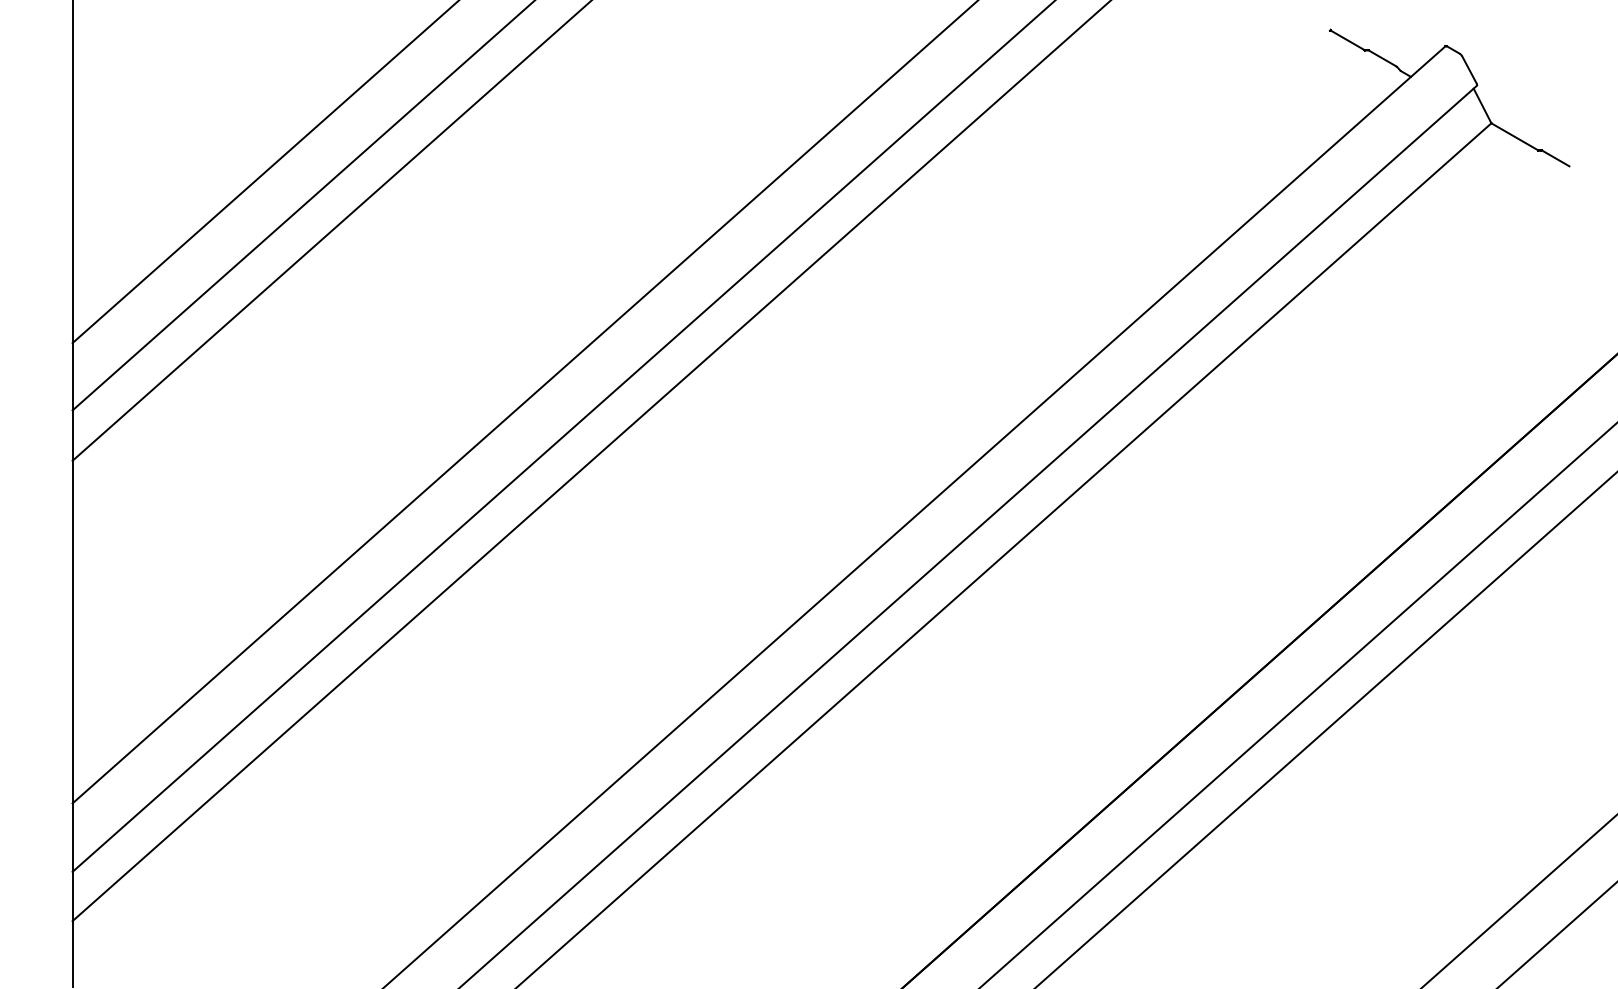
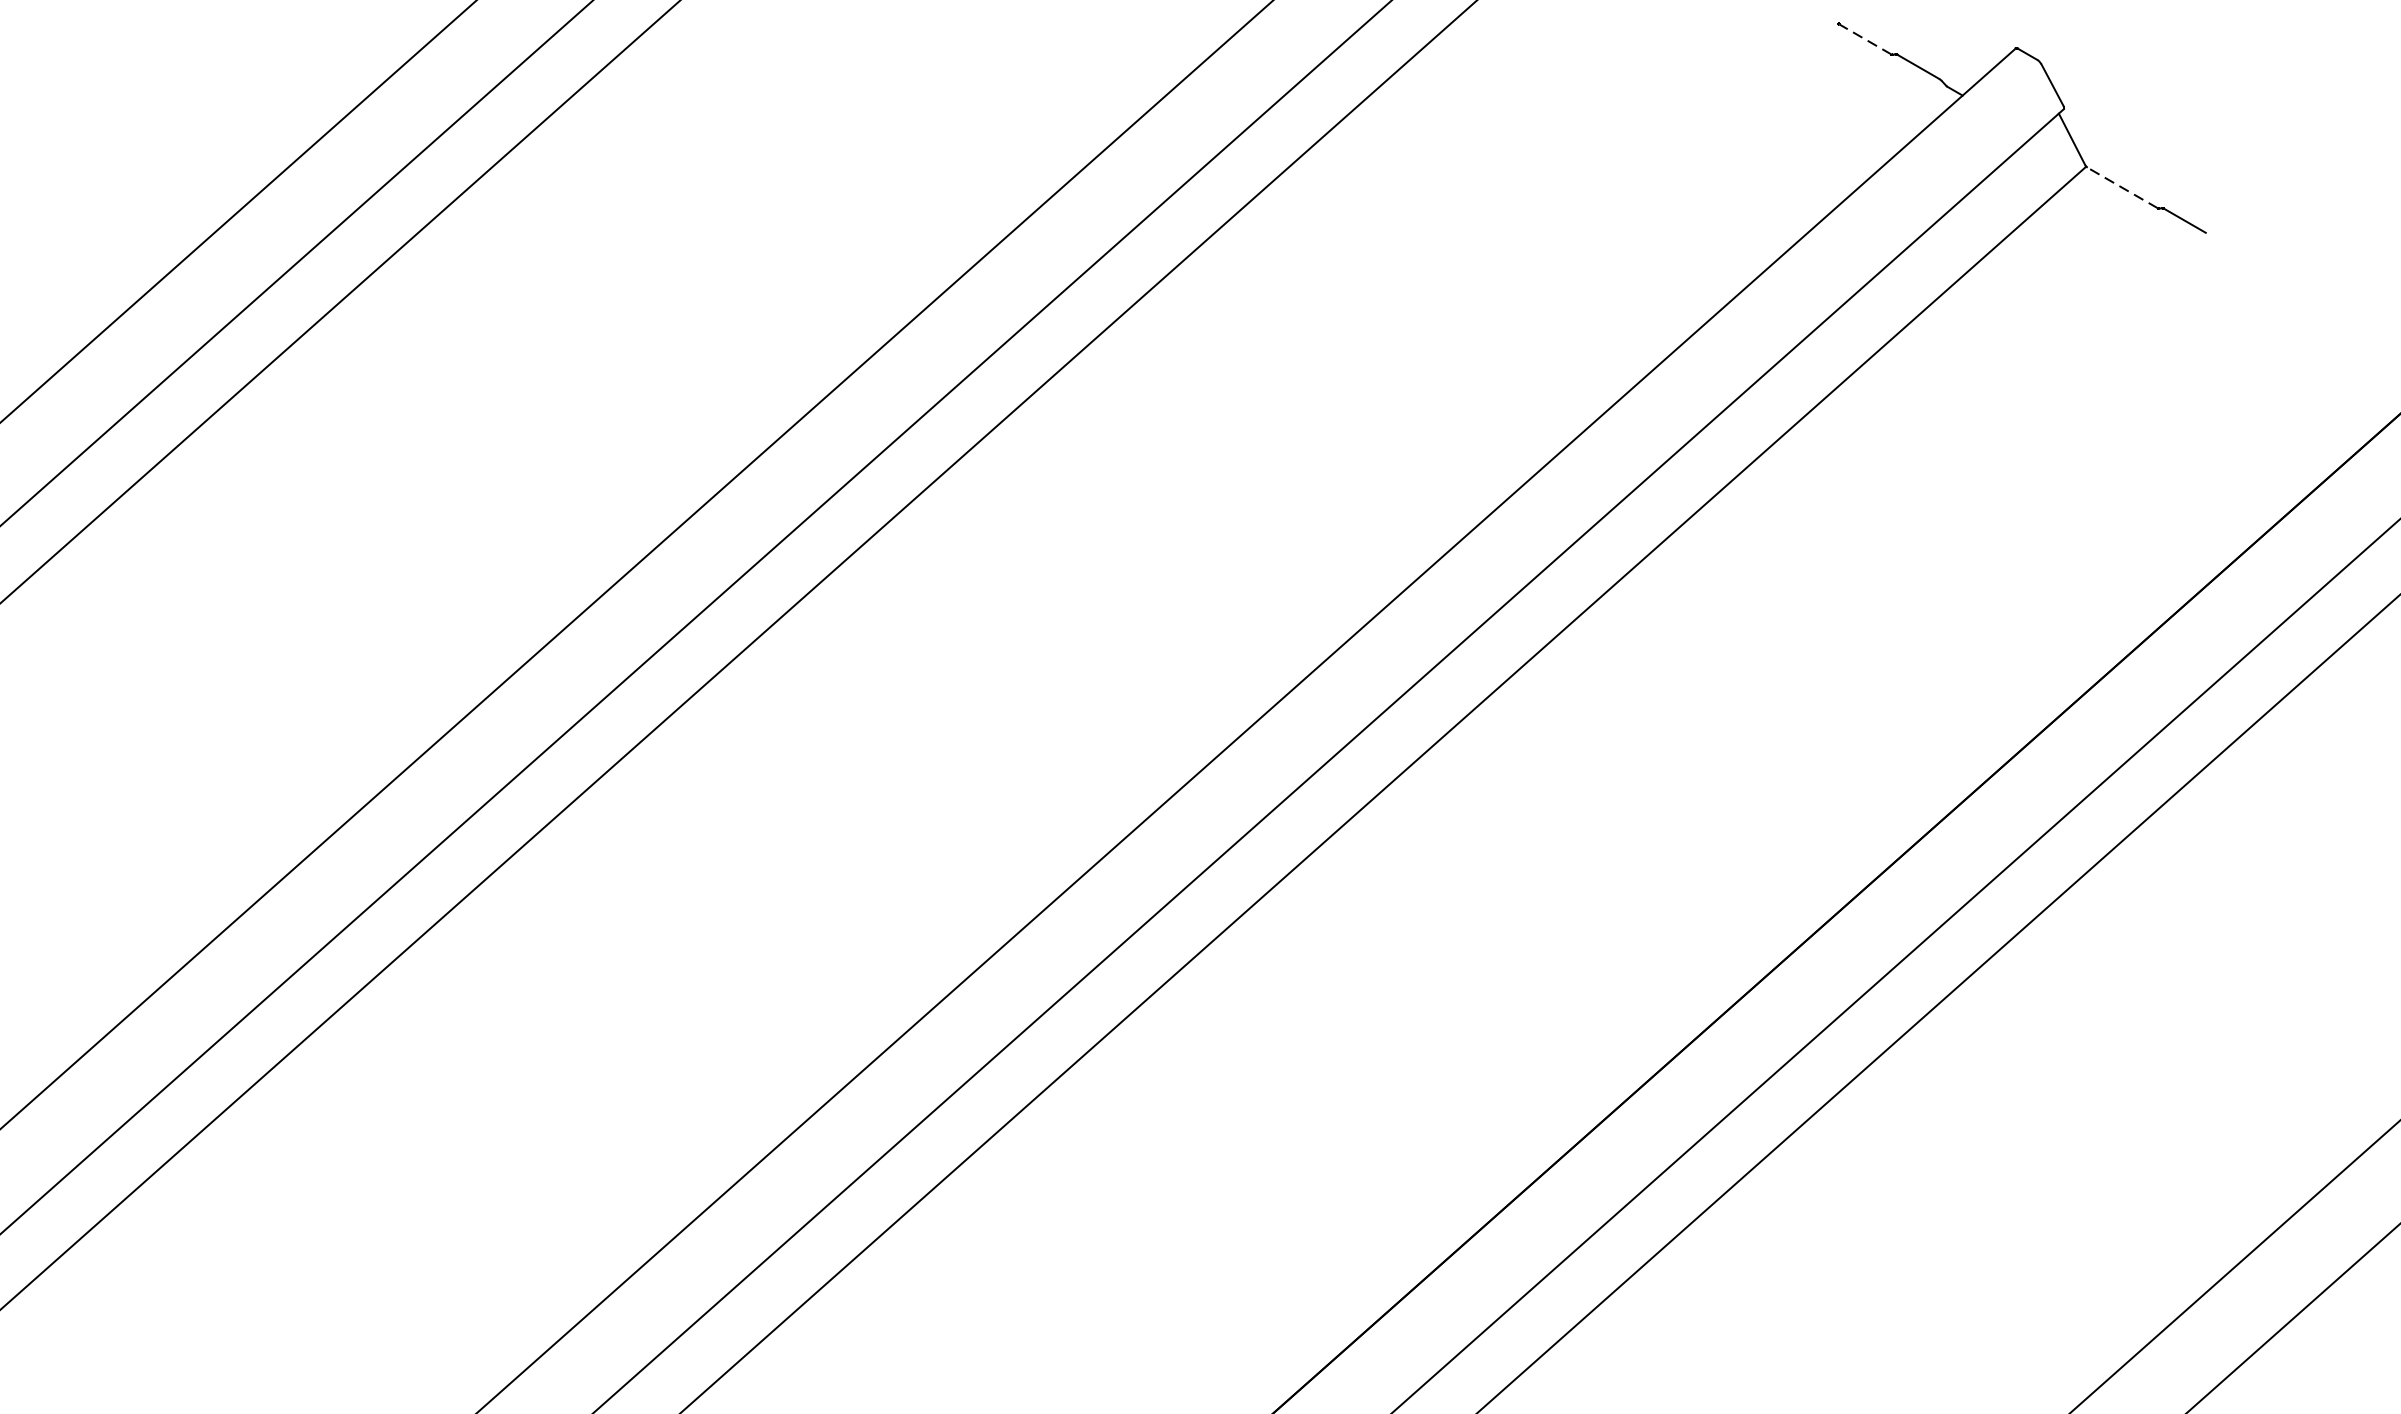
line: (1347, 40) -> (1865, 39), solid -> dashed
line: (1514, 136) -> (2121, 187), solid -> dashed

